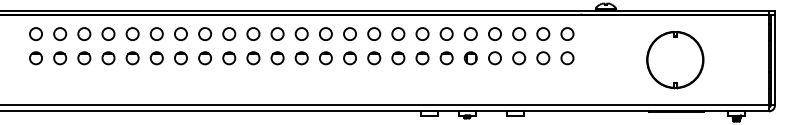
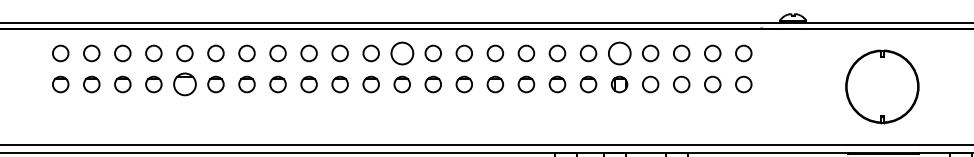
circle: (301, 33) -> (401, 52), size x1.4
circle: (470, 33) -> (619, 52), size x1.4
circle: (132, 58) -> (184, 84), size x1.4

